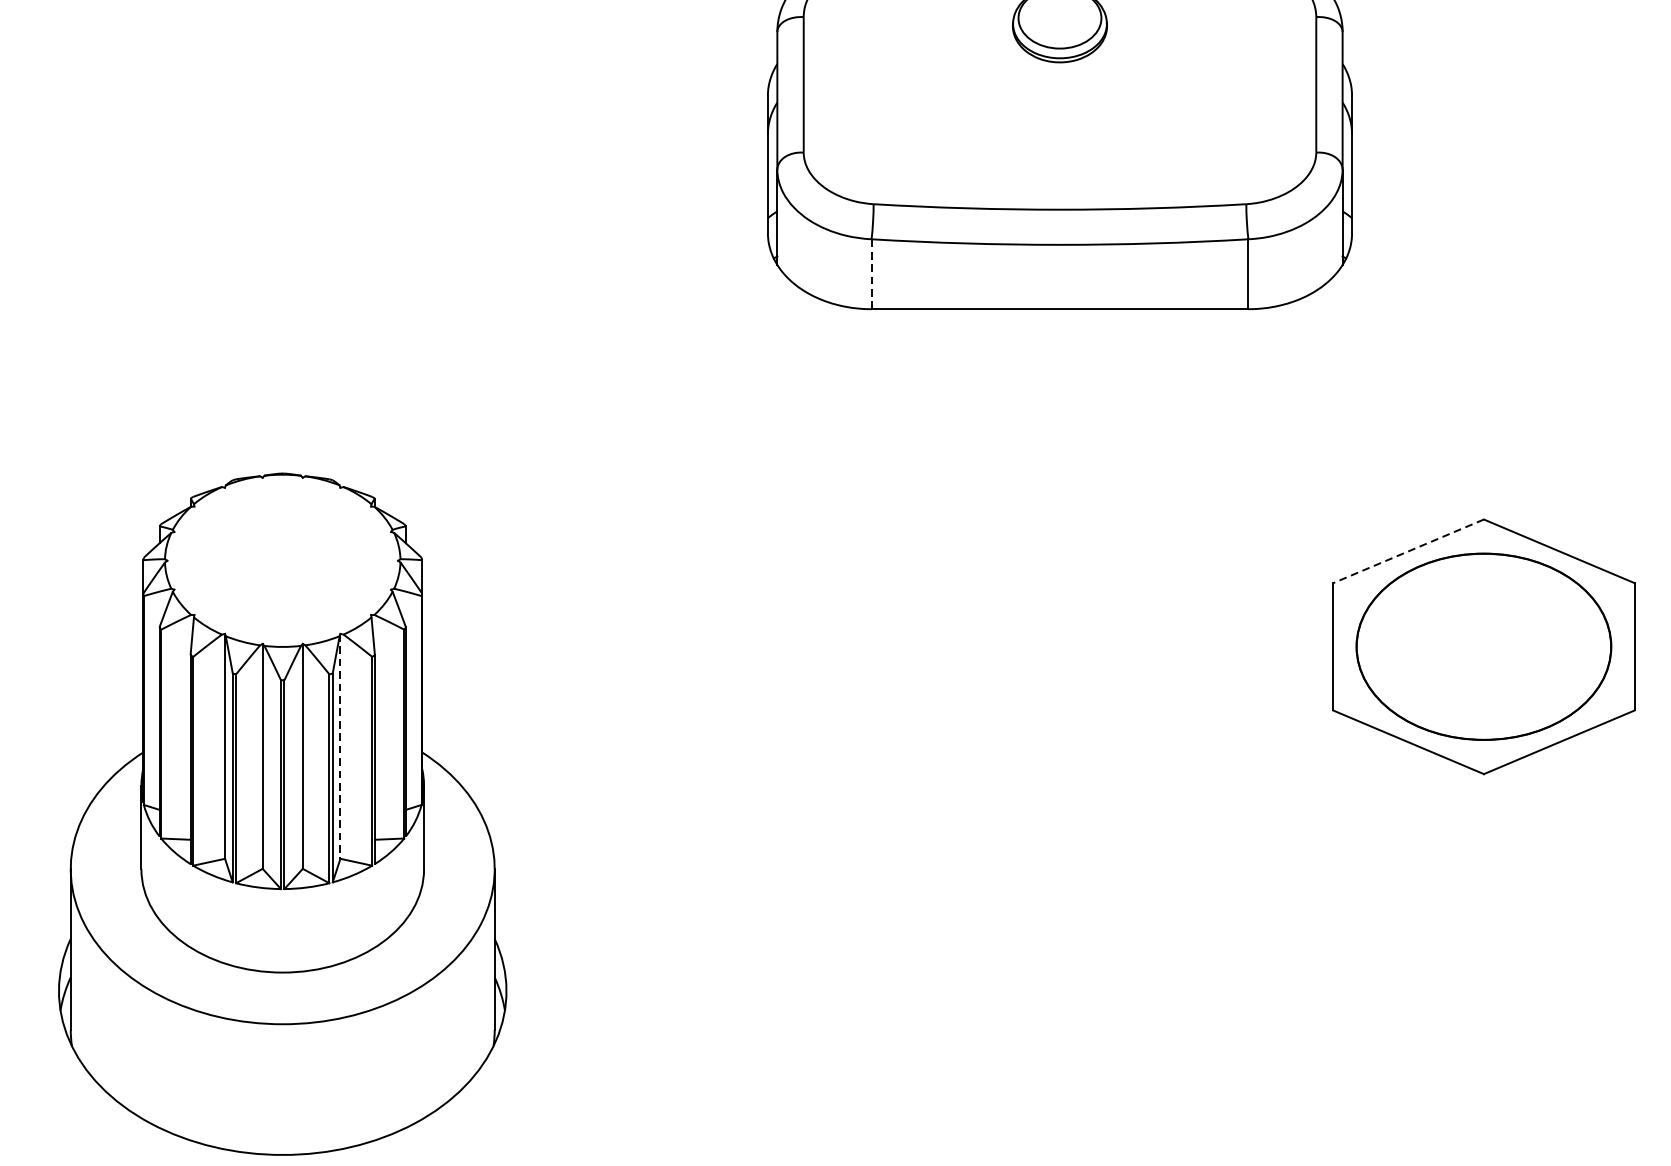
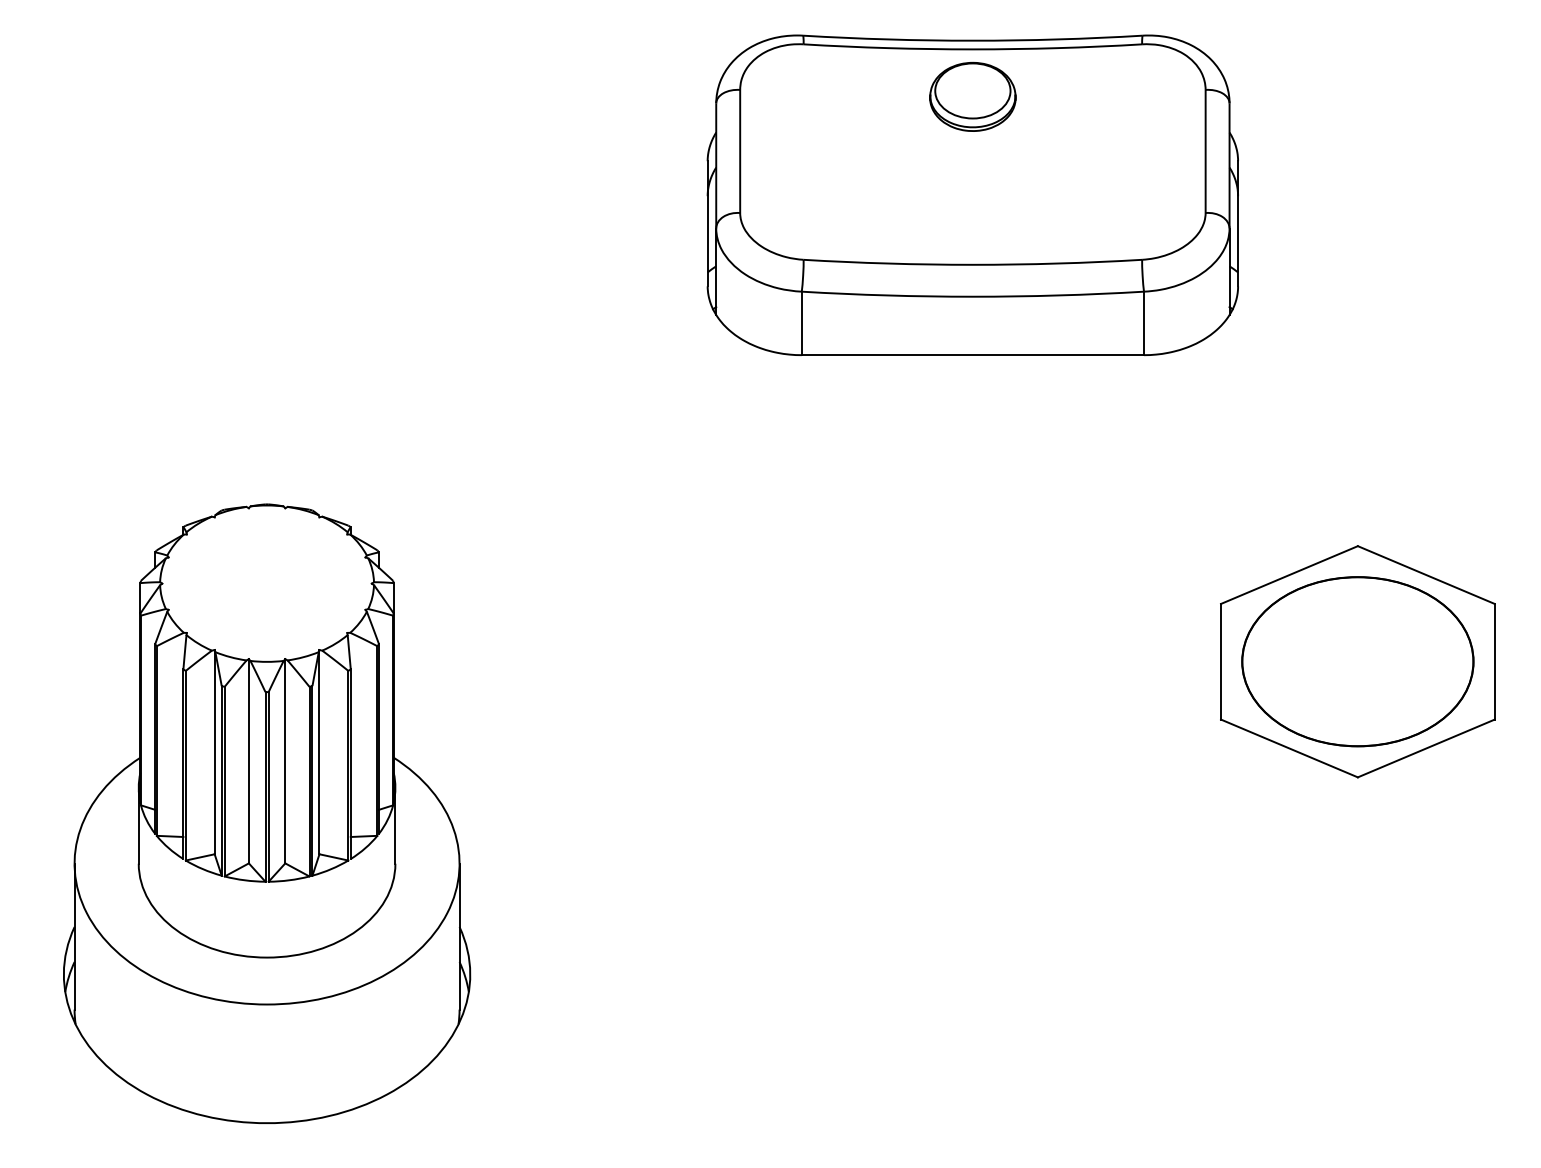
line: (871, 274) -> (801, 323), dashed -> solid
line: (1407, 551) -> (1288, 575), dashed -> solid
line: (340, 746) -> (319, 752), dashed -> solid

